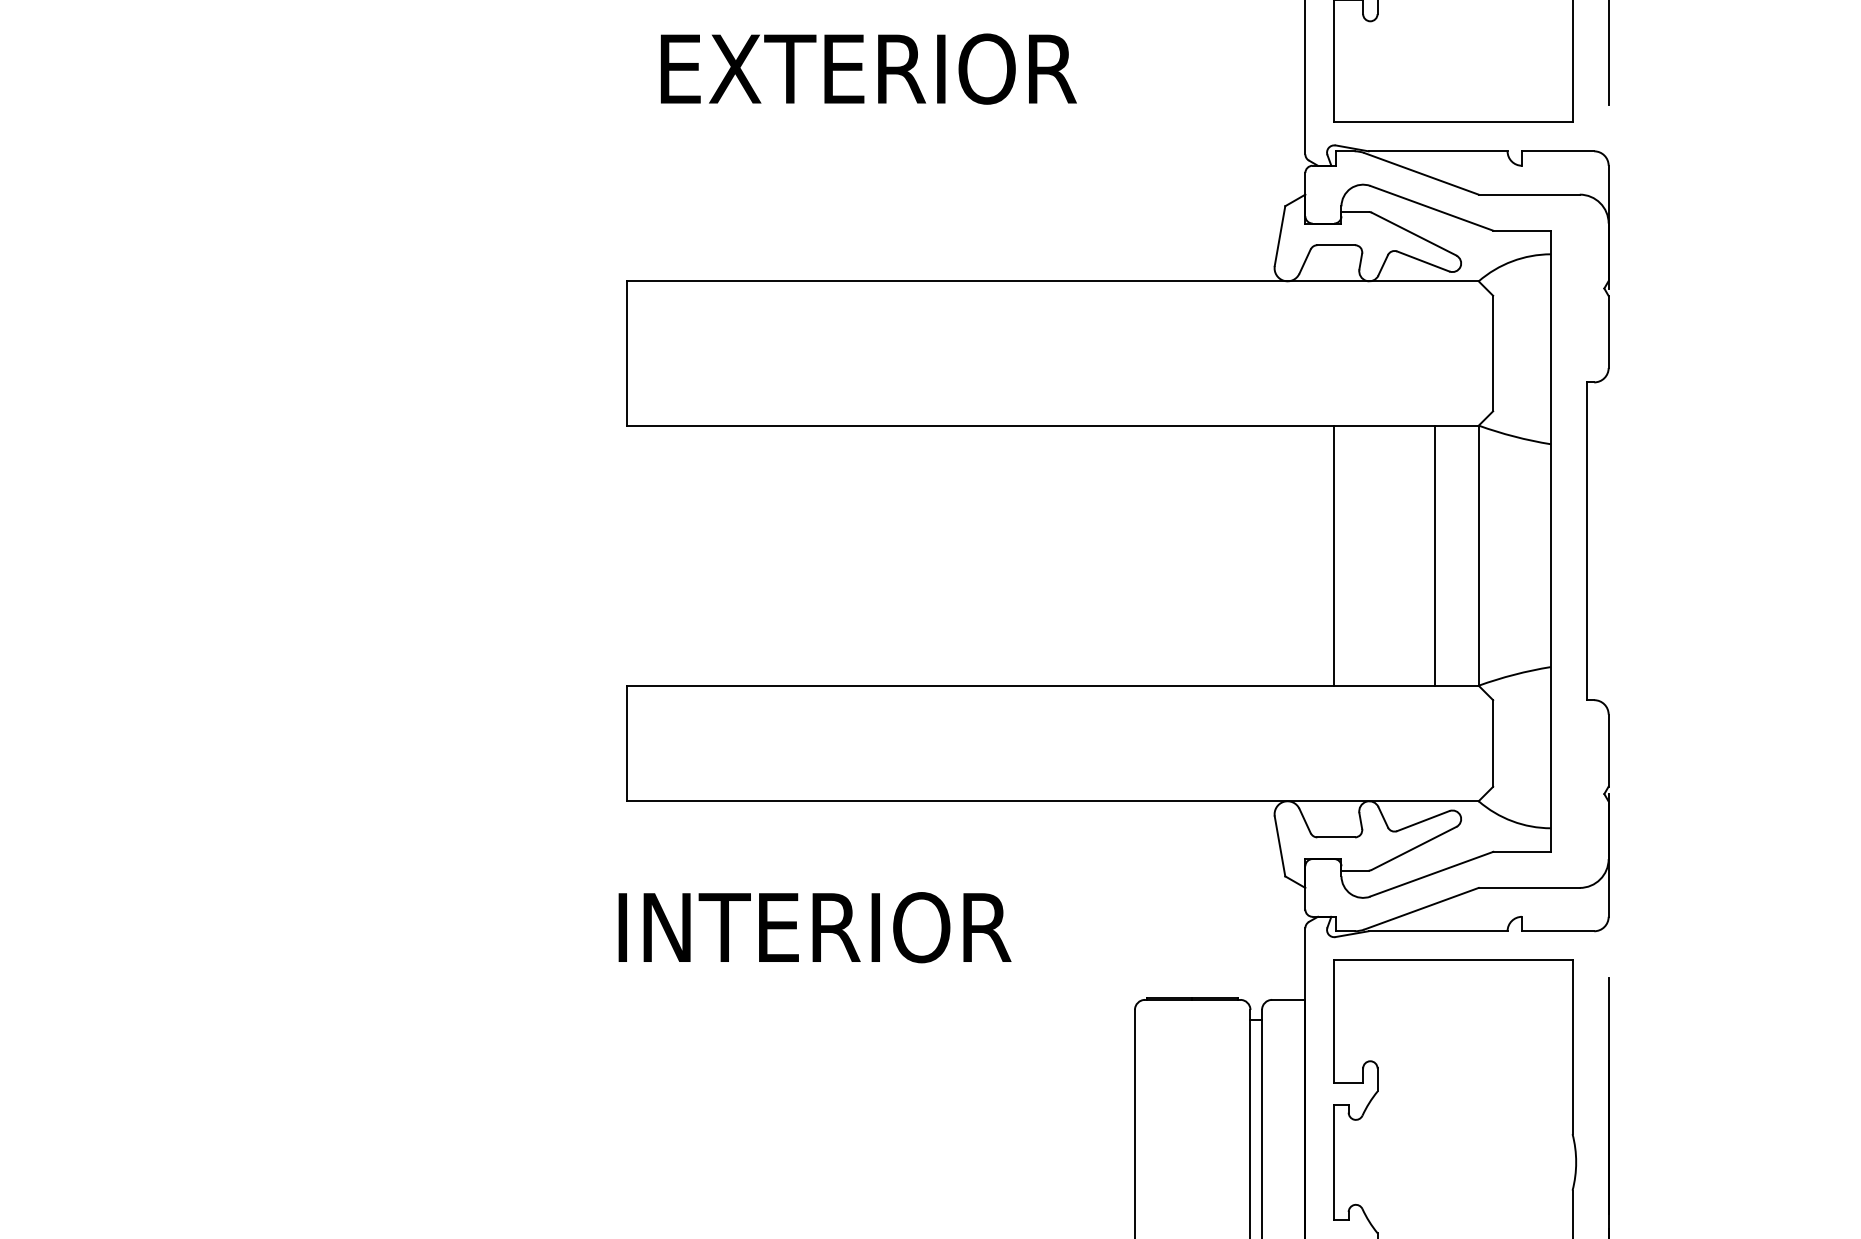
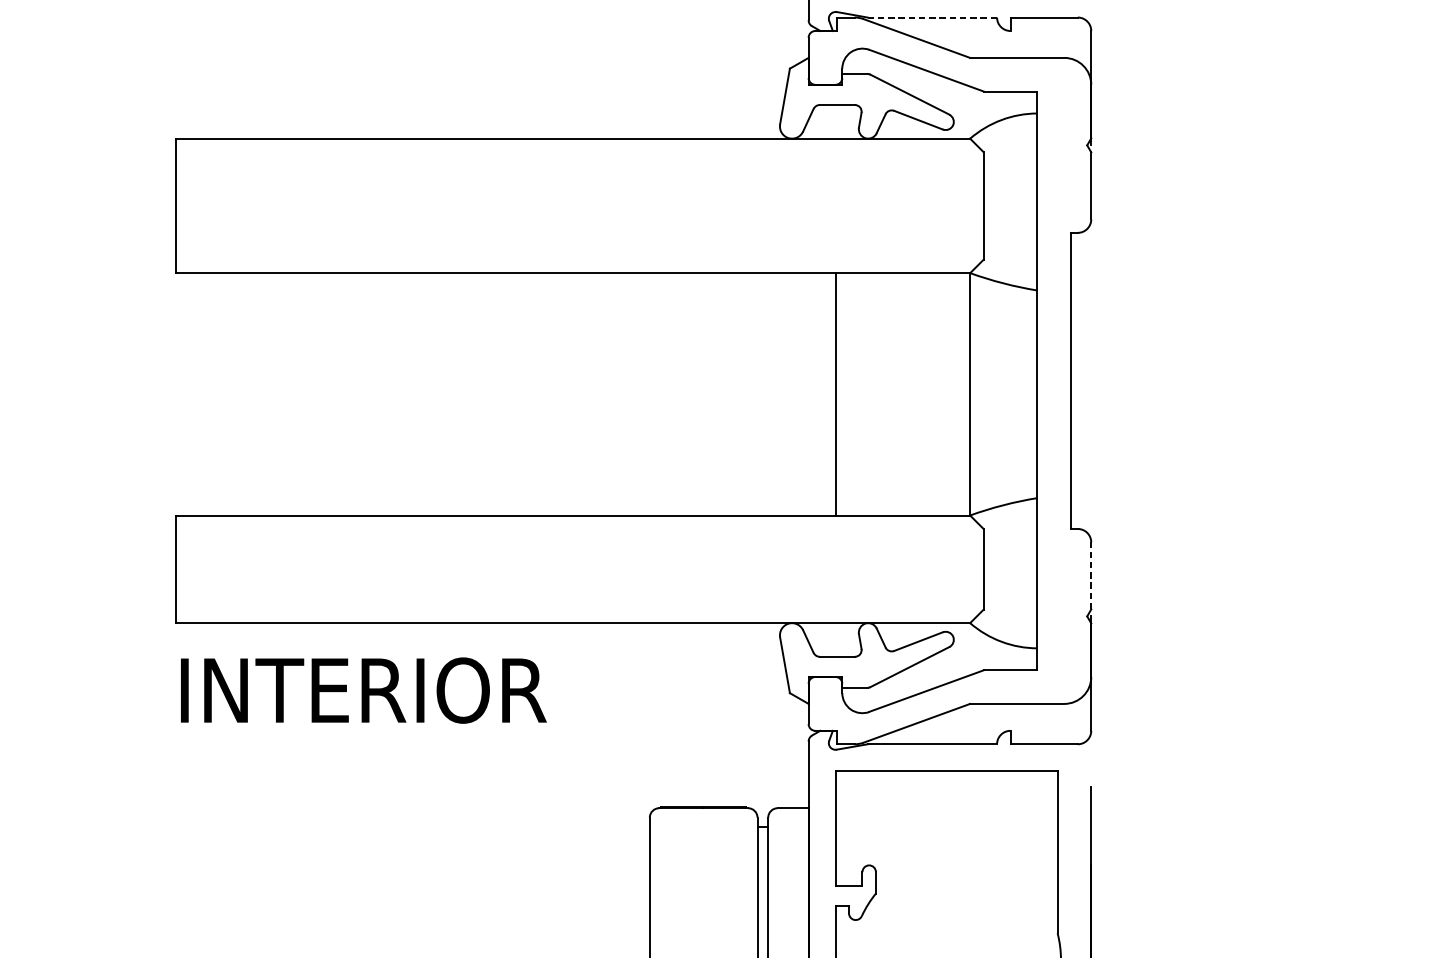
line: (1437, 151) -> (931, 17), solid -> dashed
line: (1435, 555) -> (929, 394), removed
line: (1608, 750) -> (1091, 575), solid -> dashed
text: (814, 927) -> (363, 690), moved

